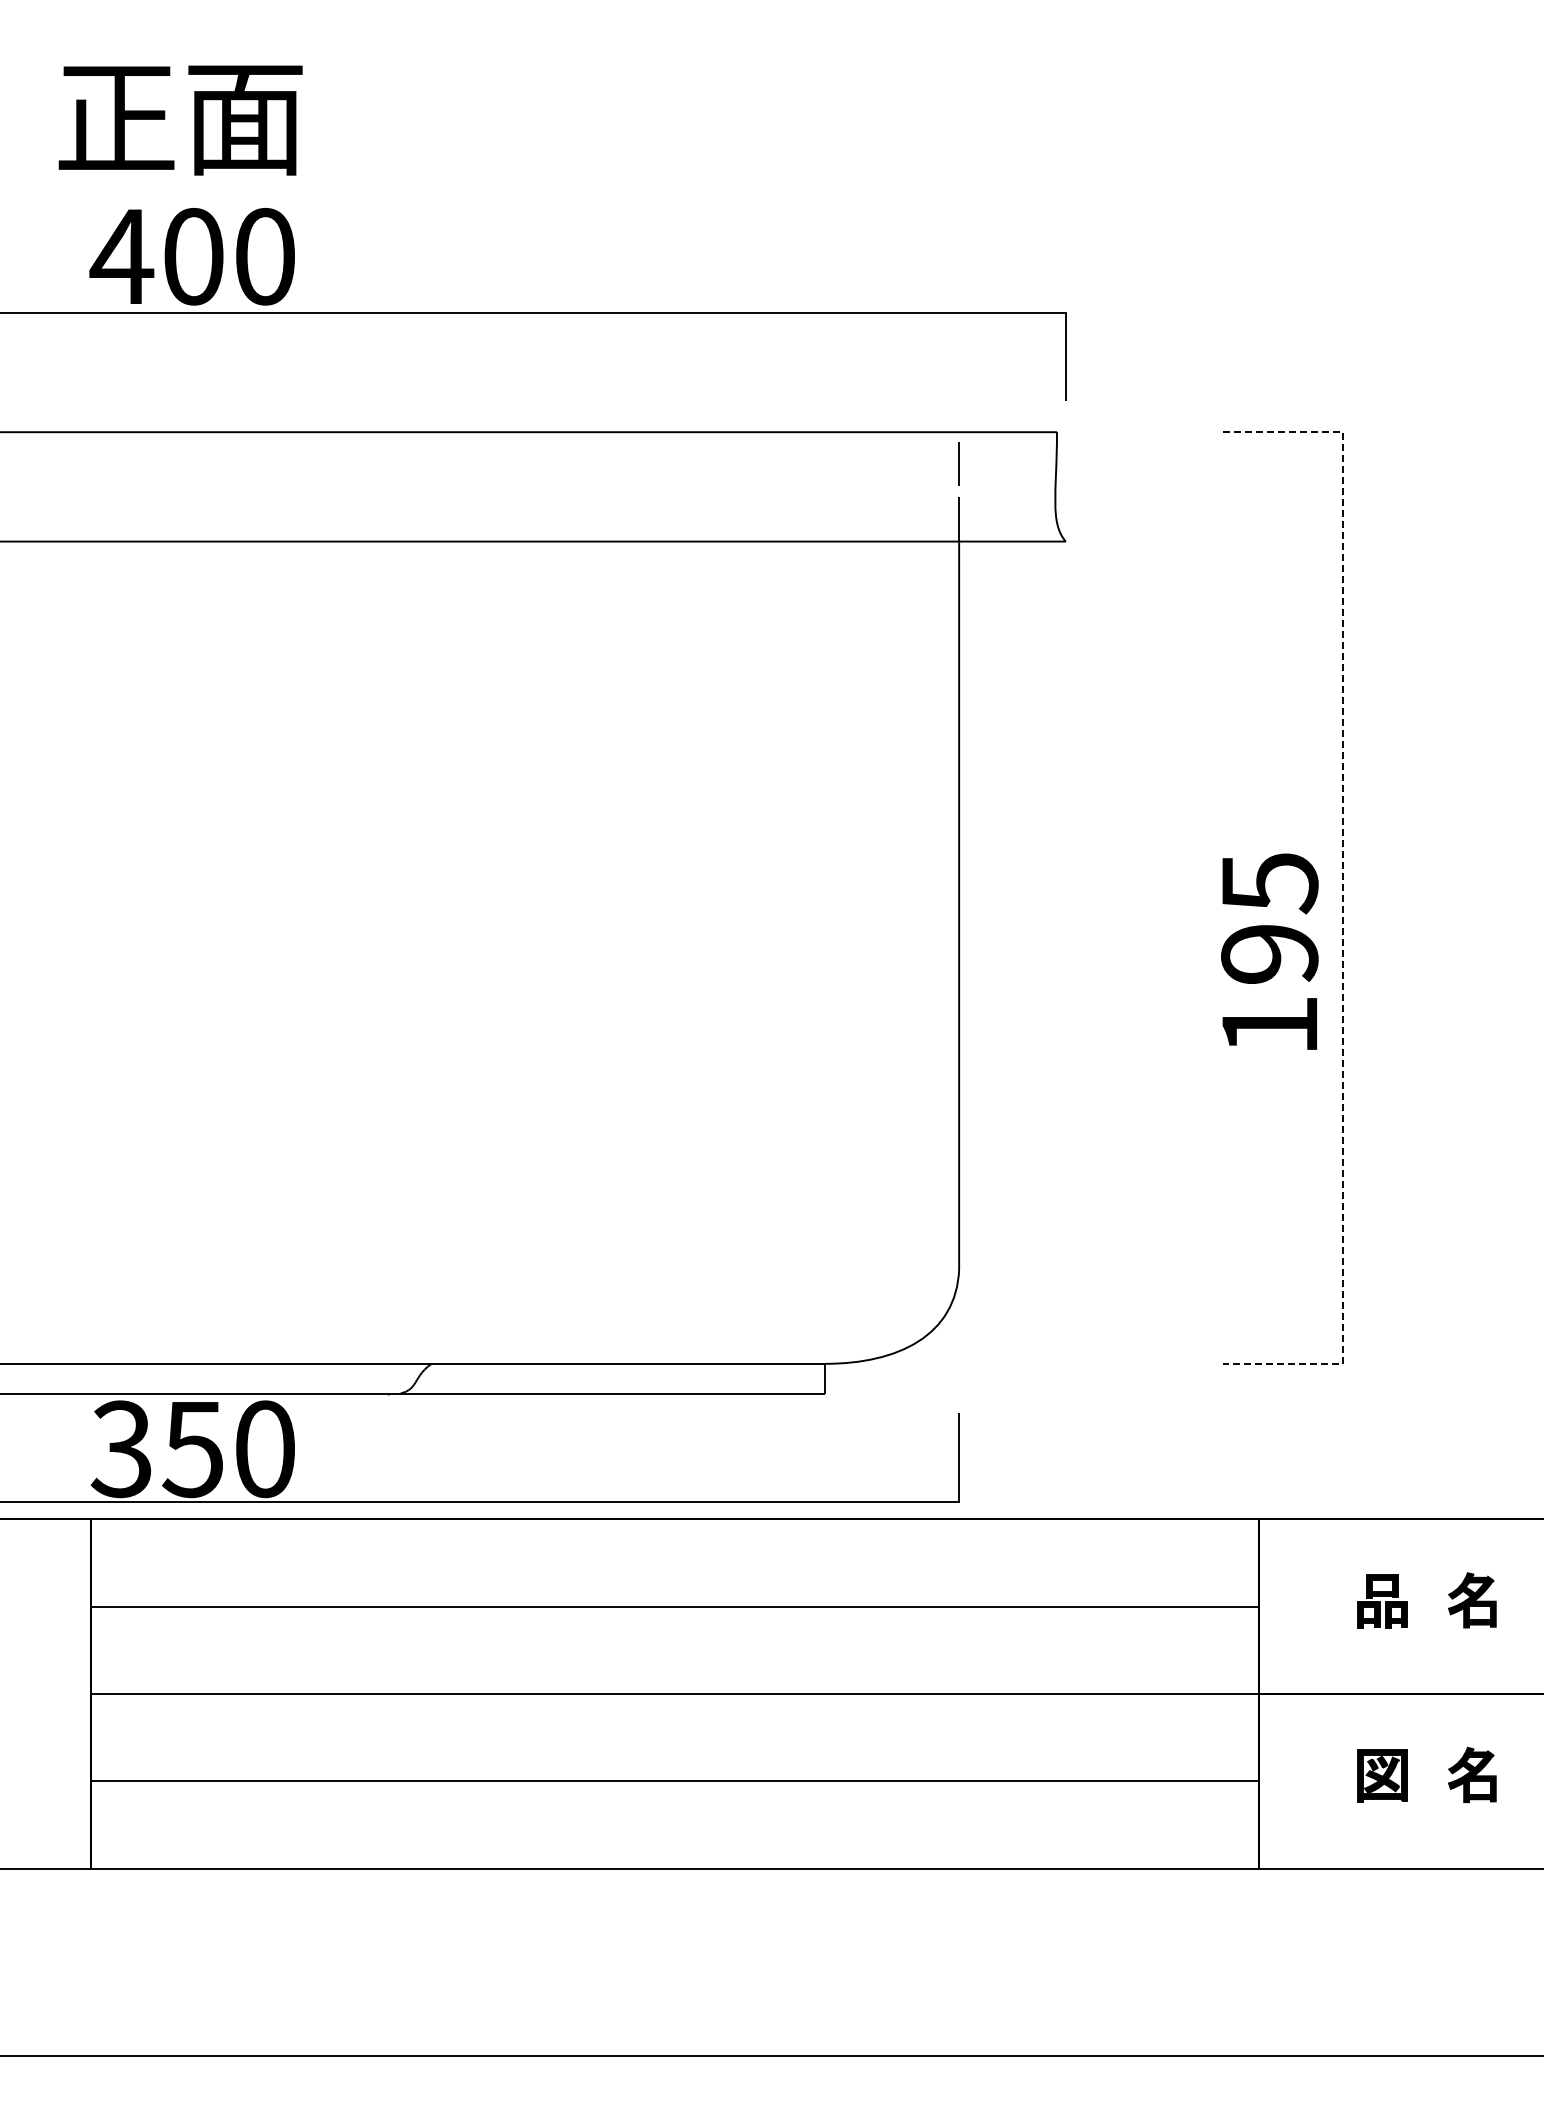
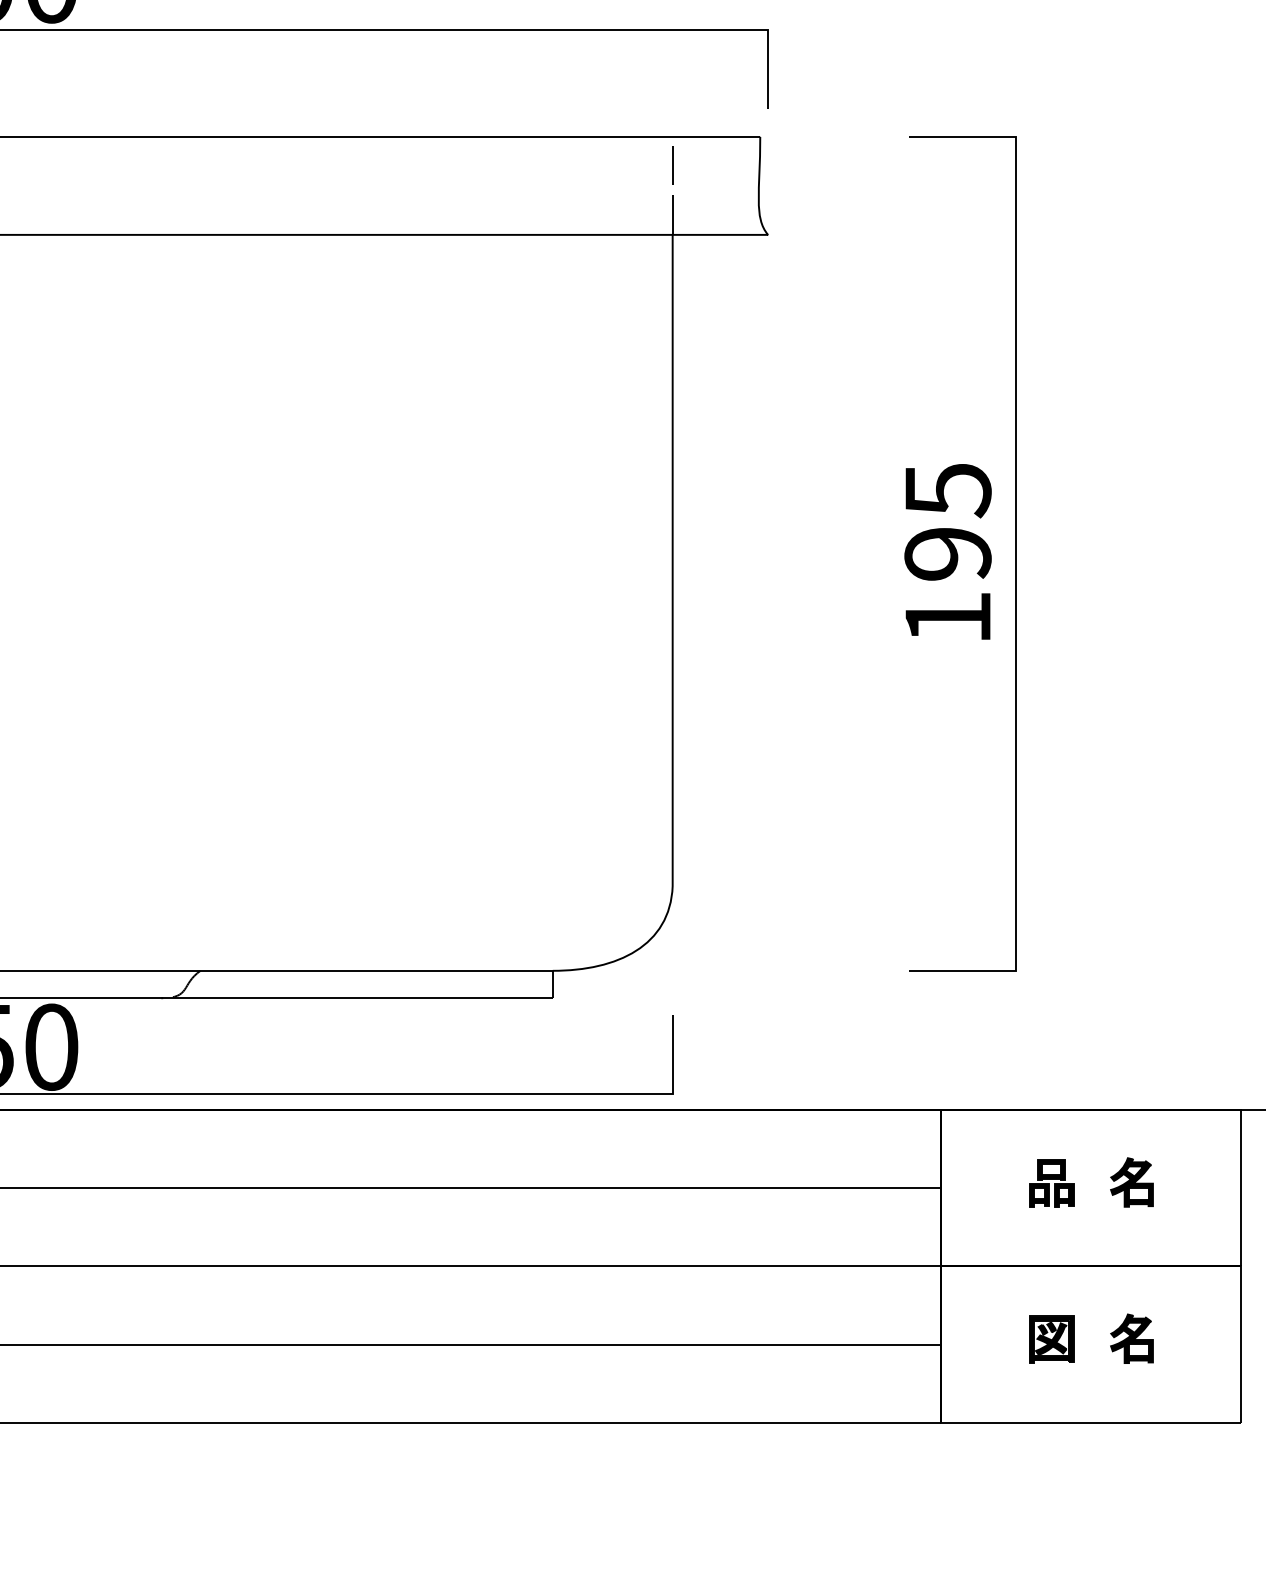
line: (1343, 898) -> (1016, 554), dashed -> solid
text: (1269, 951) -> (947, 551), moved

